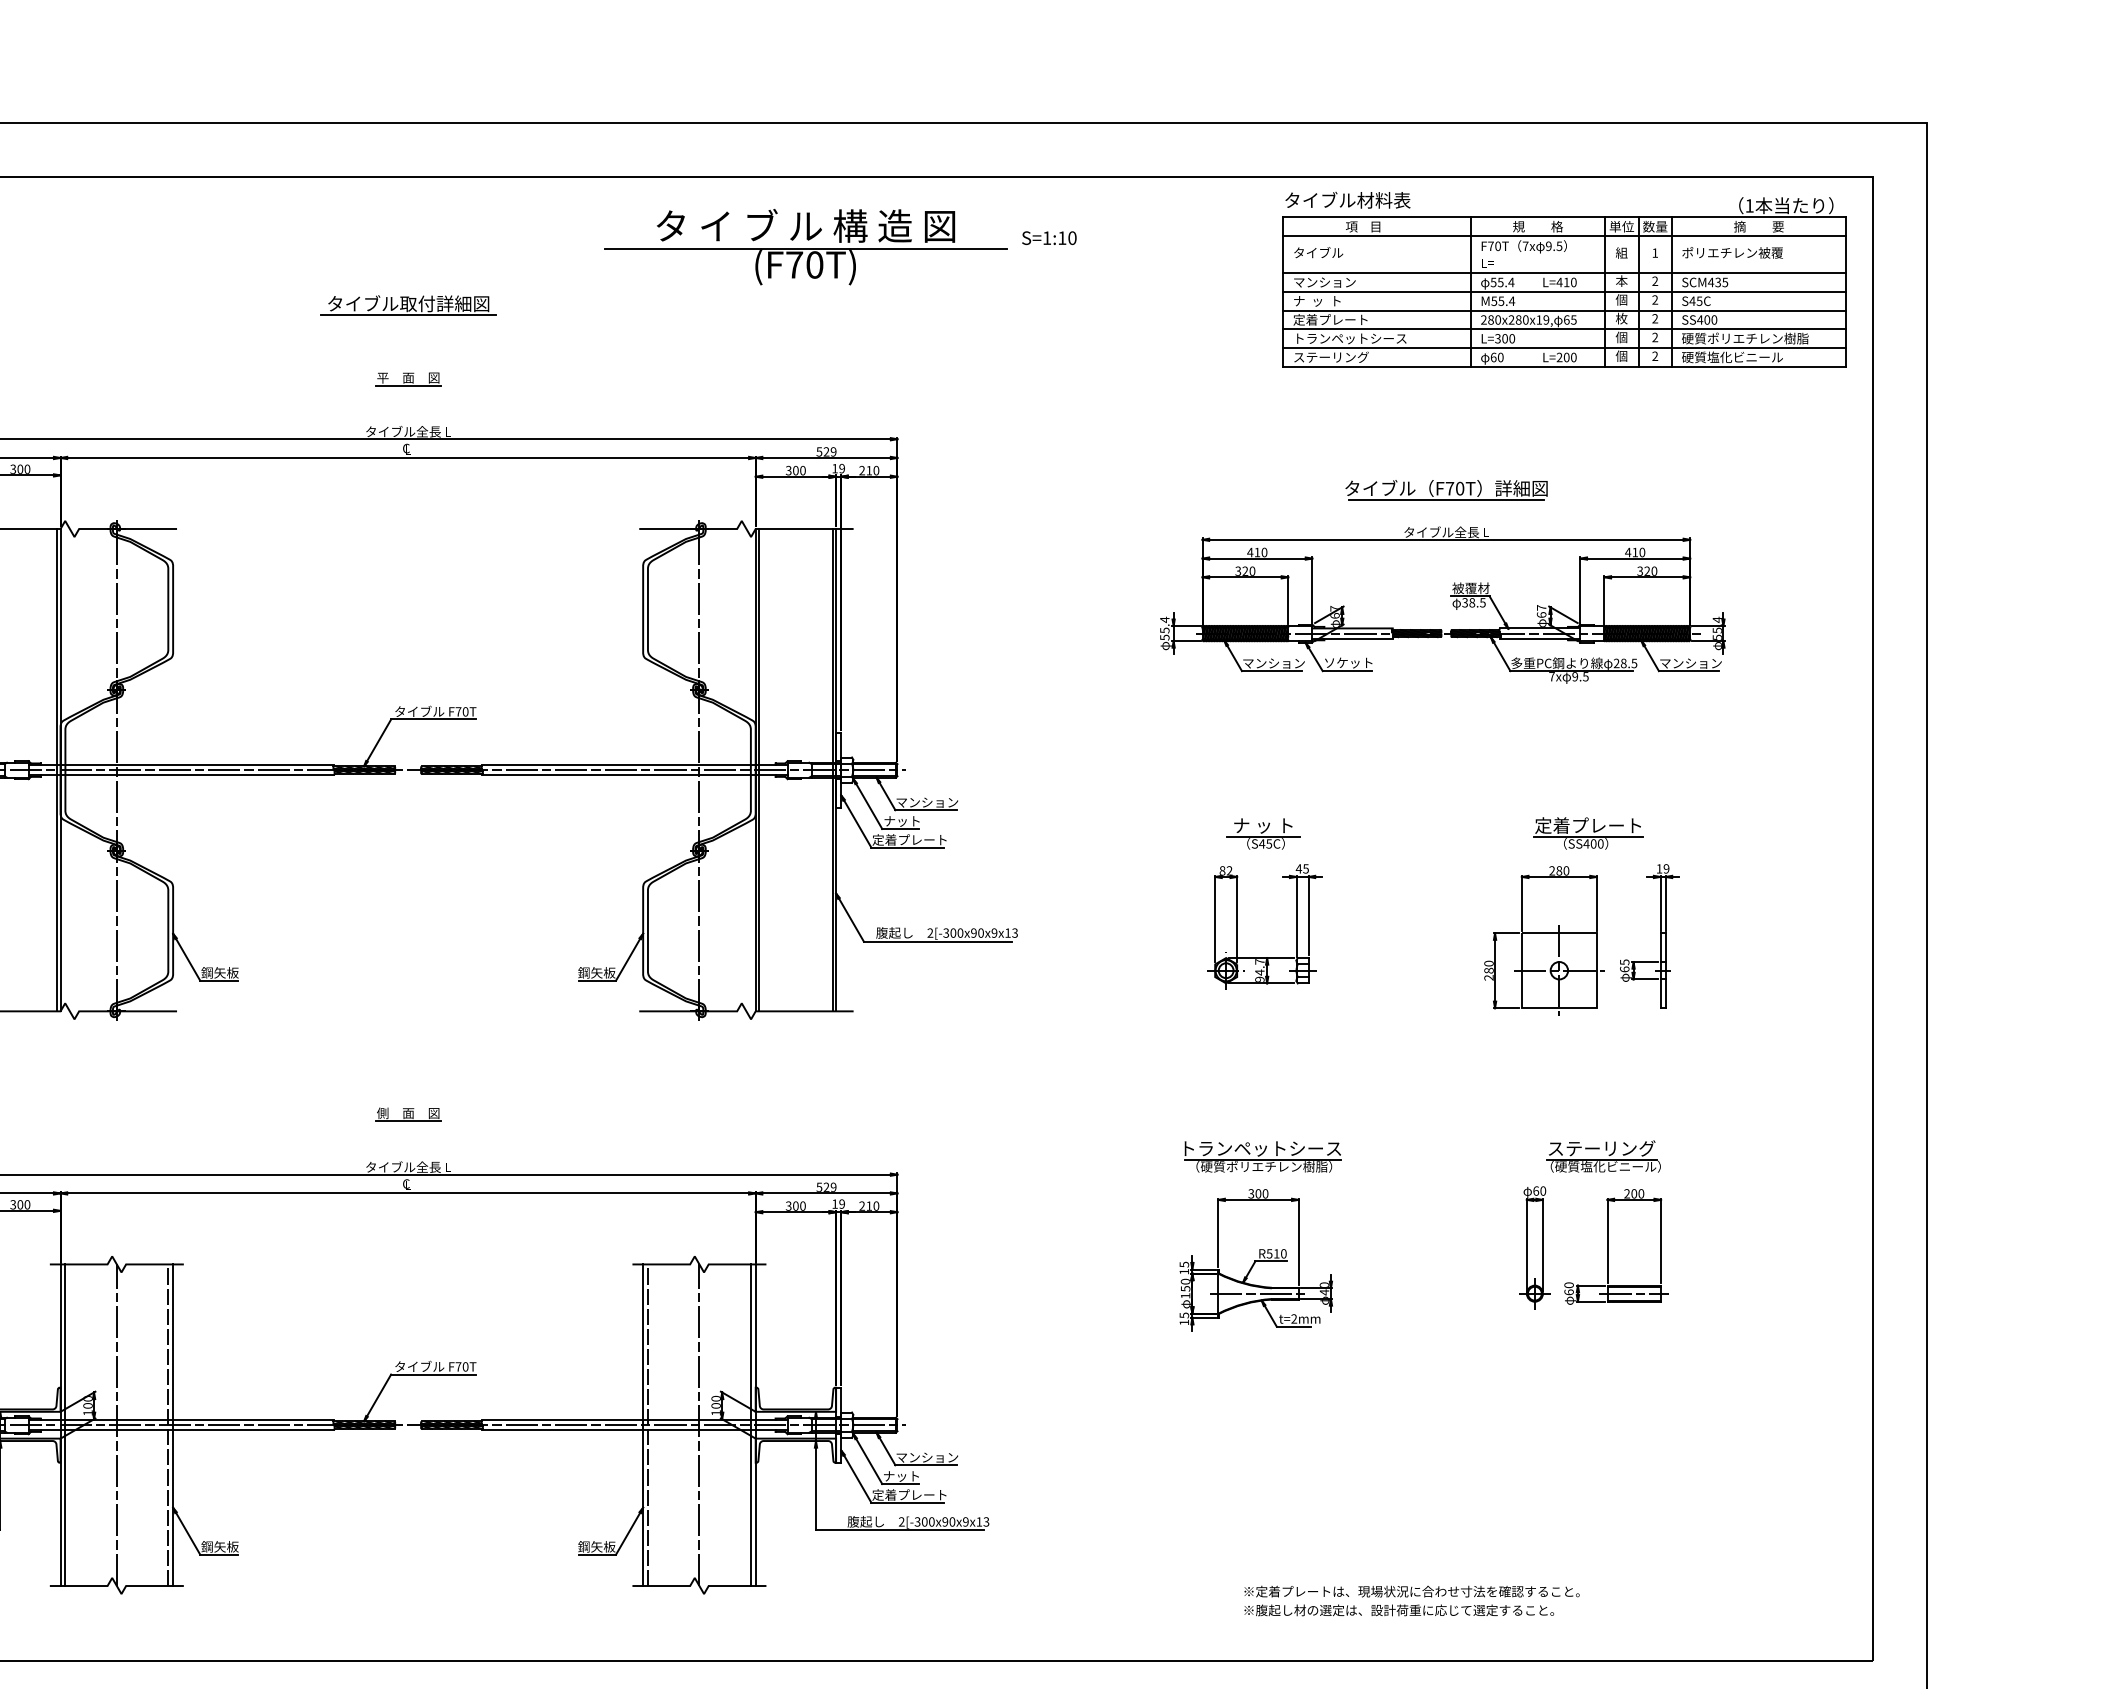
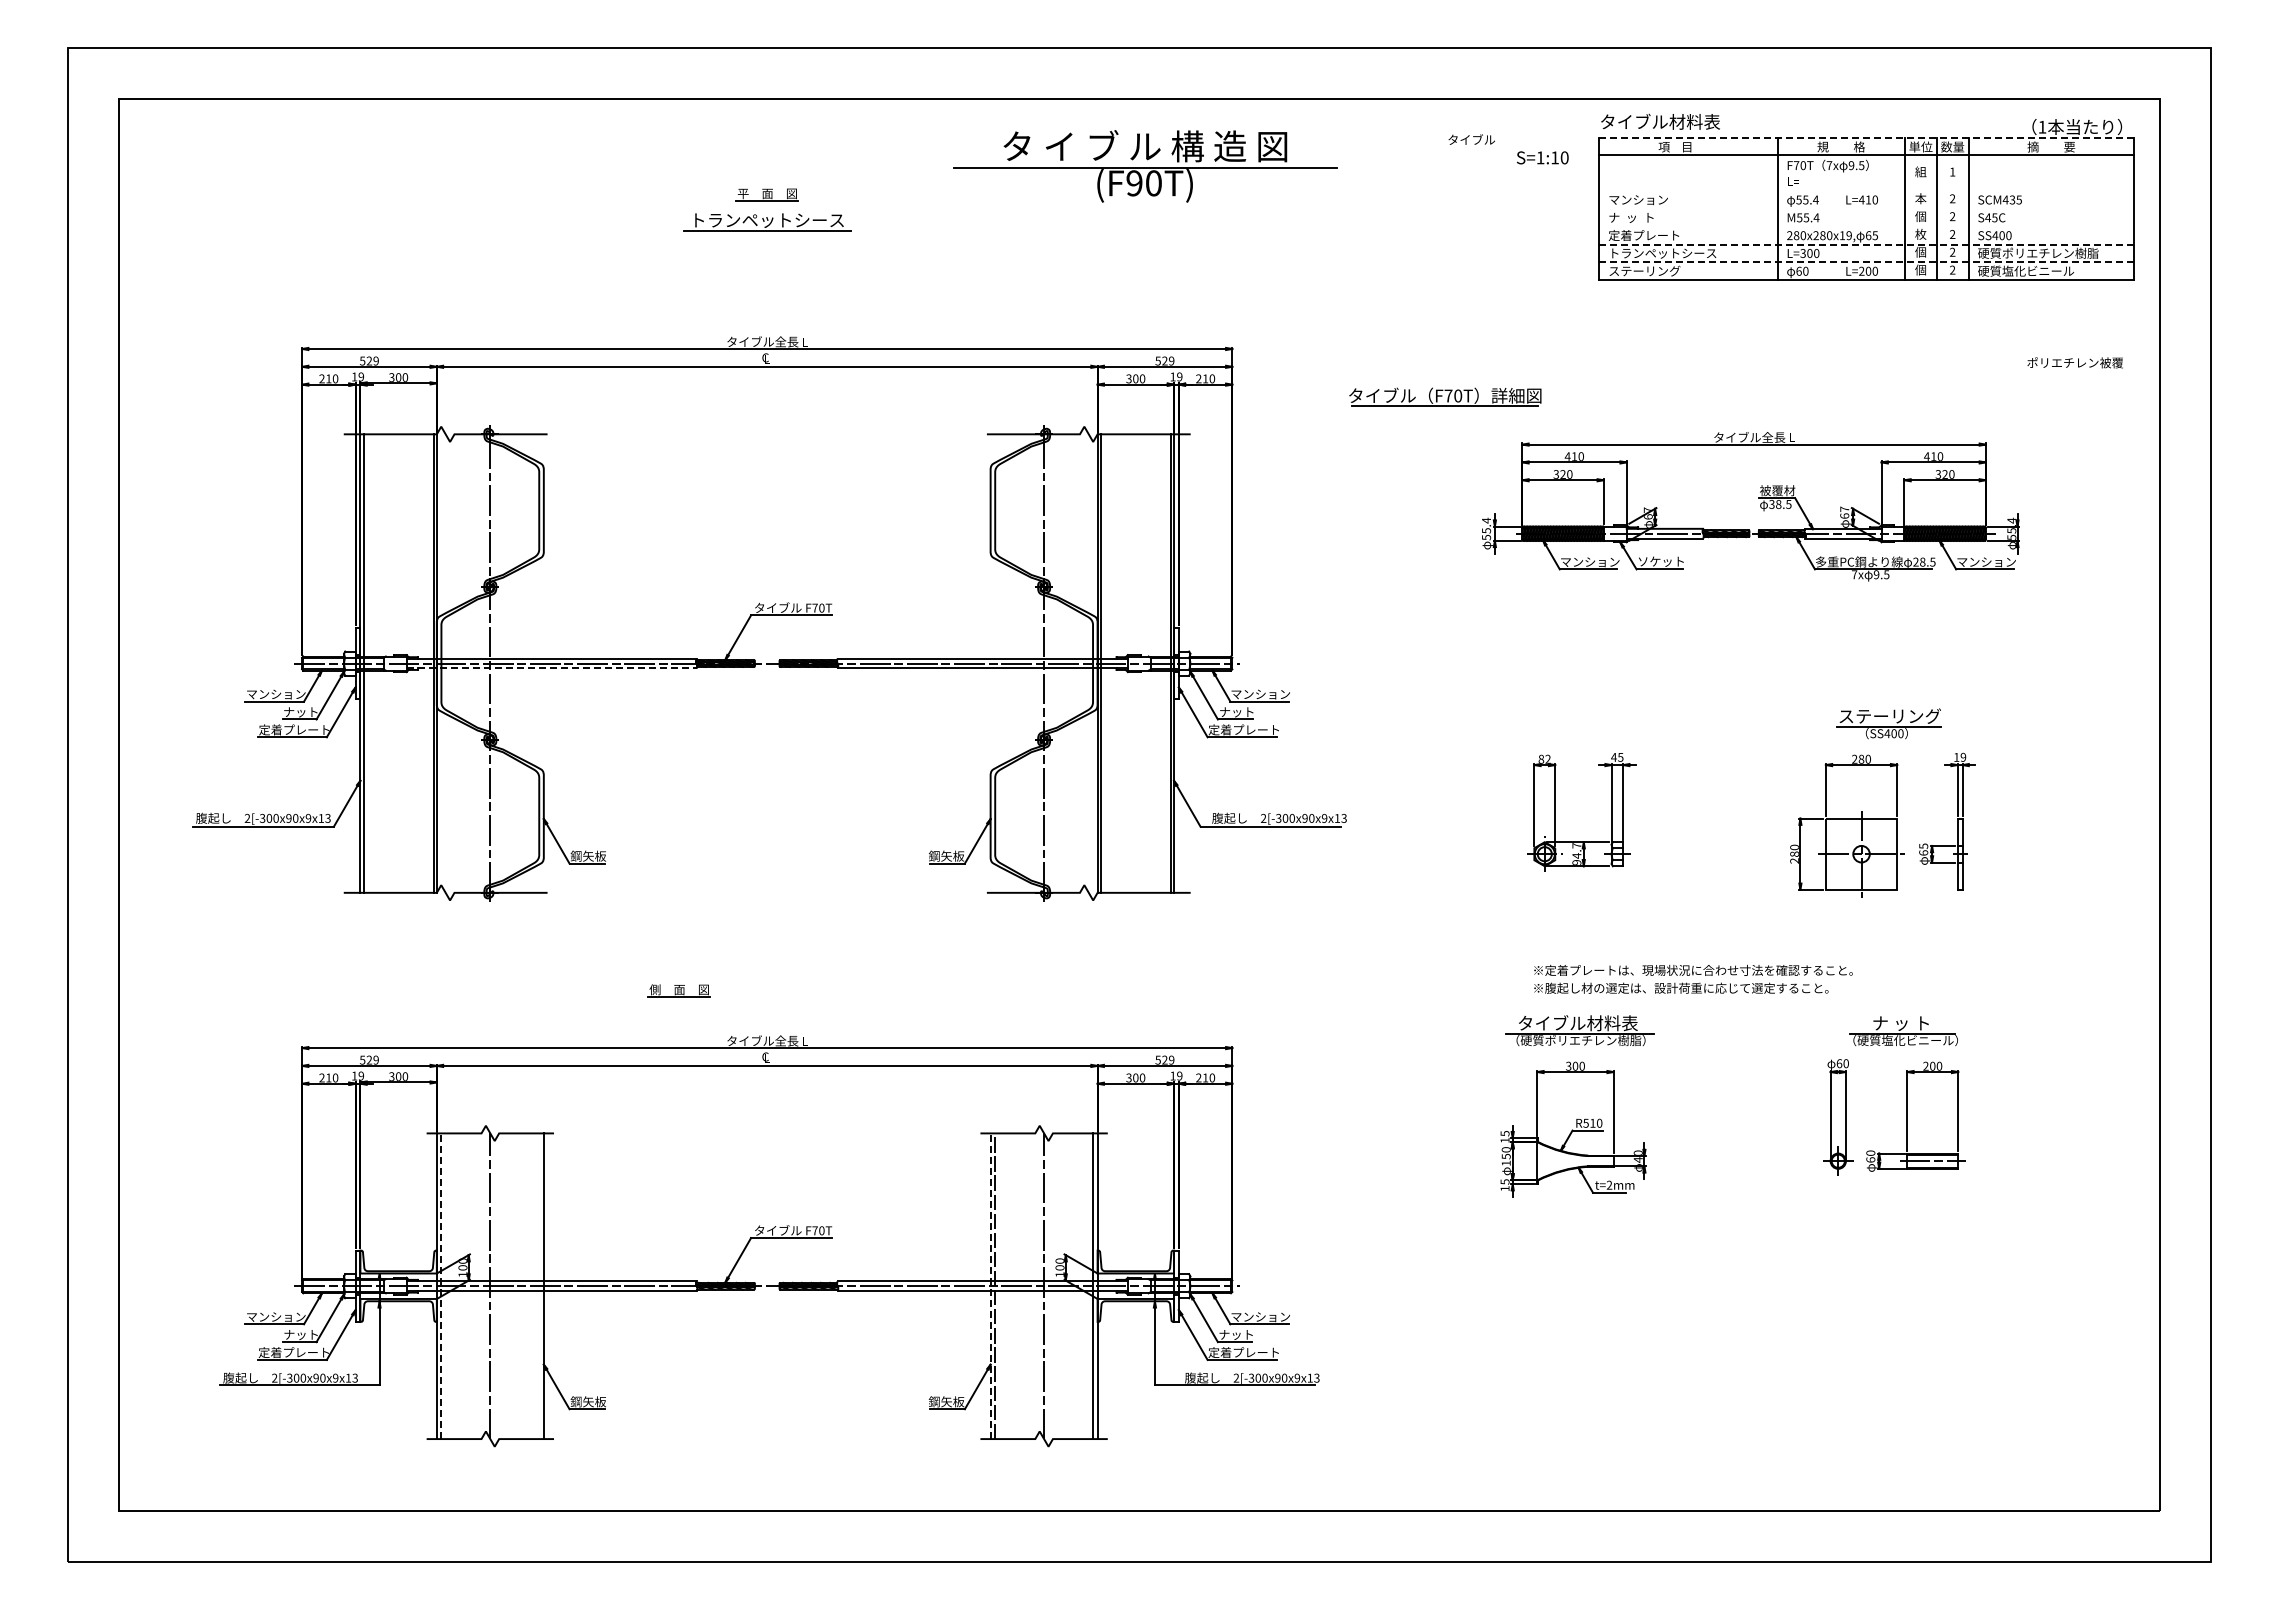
line: (1565, 216) -> (1867, 137), solid -> dashed
text: (1049, 237) -> (1542, 157), moved
text: (1318, 252) -> (1471, 139), moved
text: (1731, 252) -> (2074, 362), moved
text: (794, 265) -> (1134, 183), (F70T) -> (F90T)
line: (1564, 273) -> (1866, 191), removed
line: (1564, 291) -> (1866, 208), removed
text: (408, 304) -> (767, 220), タイブル取付詳細図 -> トランペットシース
line: (1564, 310) -> (1866, 226), removed
line: (1565, 329) -> (1867, 244), solid -> dashed
line: (1565, 348) -> (1867, 262), solid -> dashed
part: (407, 378) -> (766, 194), moved
part: (1446, 489) -> (1445, 396), moved
line: (182, 775) -> (552, 668), solid -> dashed
text: (1588, 825) -> (1889, 716), 定着プレート -> ステーリング
part: (1262, 834) -> (1579, 724), removed
part: (407, 1114) -> (678, 990), moved
text: (1601, 1147) -> (1901, 1022), ステーリング -> ナ ッ ト
text: (1262, 1148) -> (1579, 1023), トランペットシース -> タイブル材料表
line: (1258, 1293) -> (1575, 1161), removed
line: (65, 1425) -> (441, 1286), solid -> dashed
line: (168, 1425) -> (539, 1286), removed
line: (643, 1425) -> (990, 1286), solid -> dashed
text: (1412, 1600) -> (1693, 978), moved

